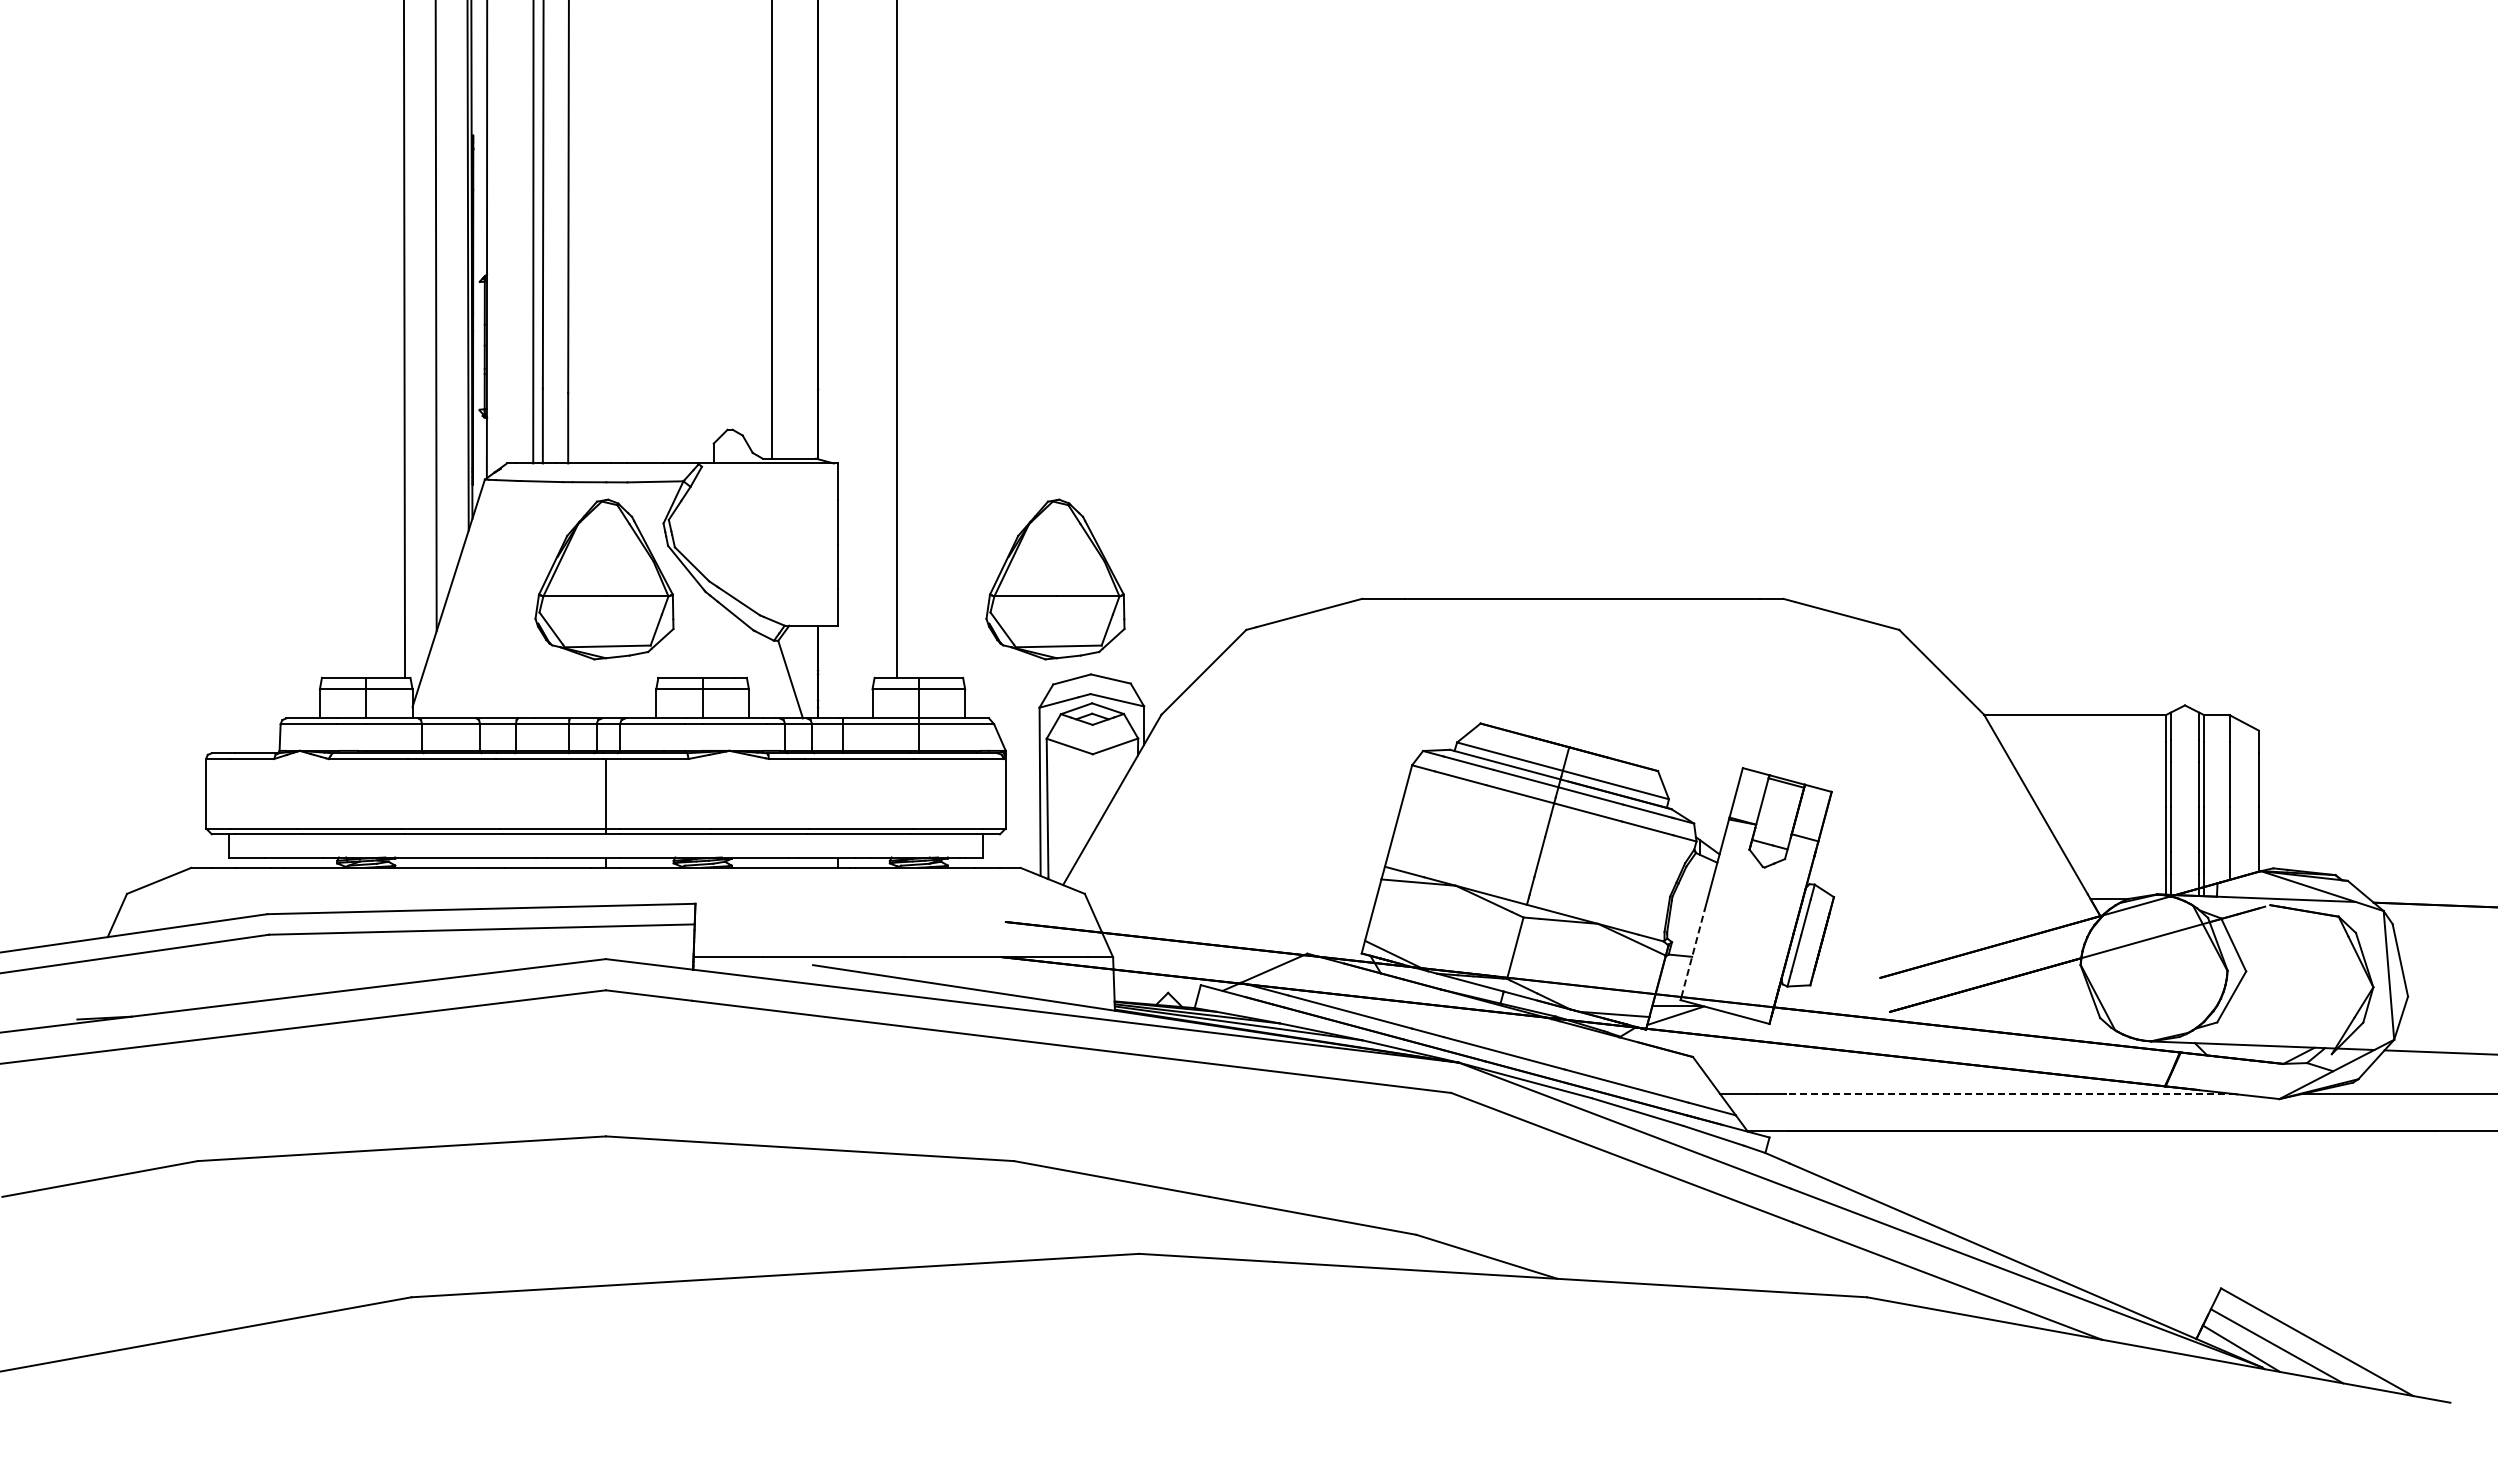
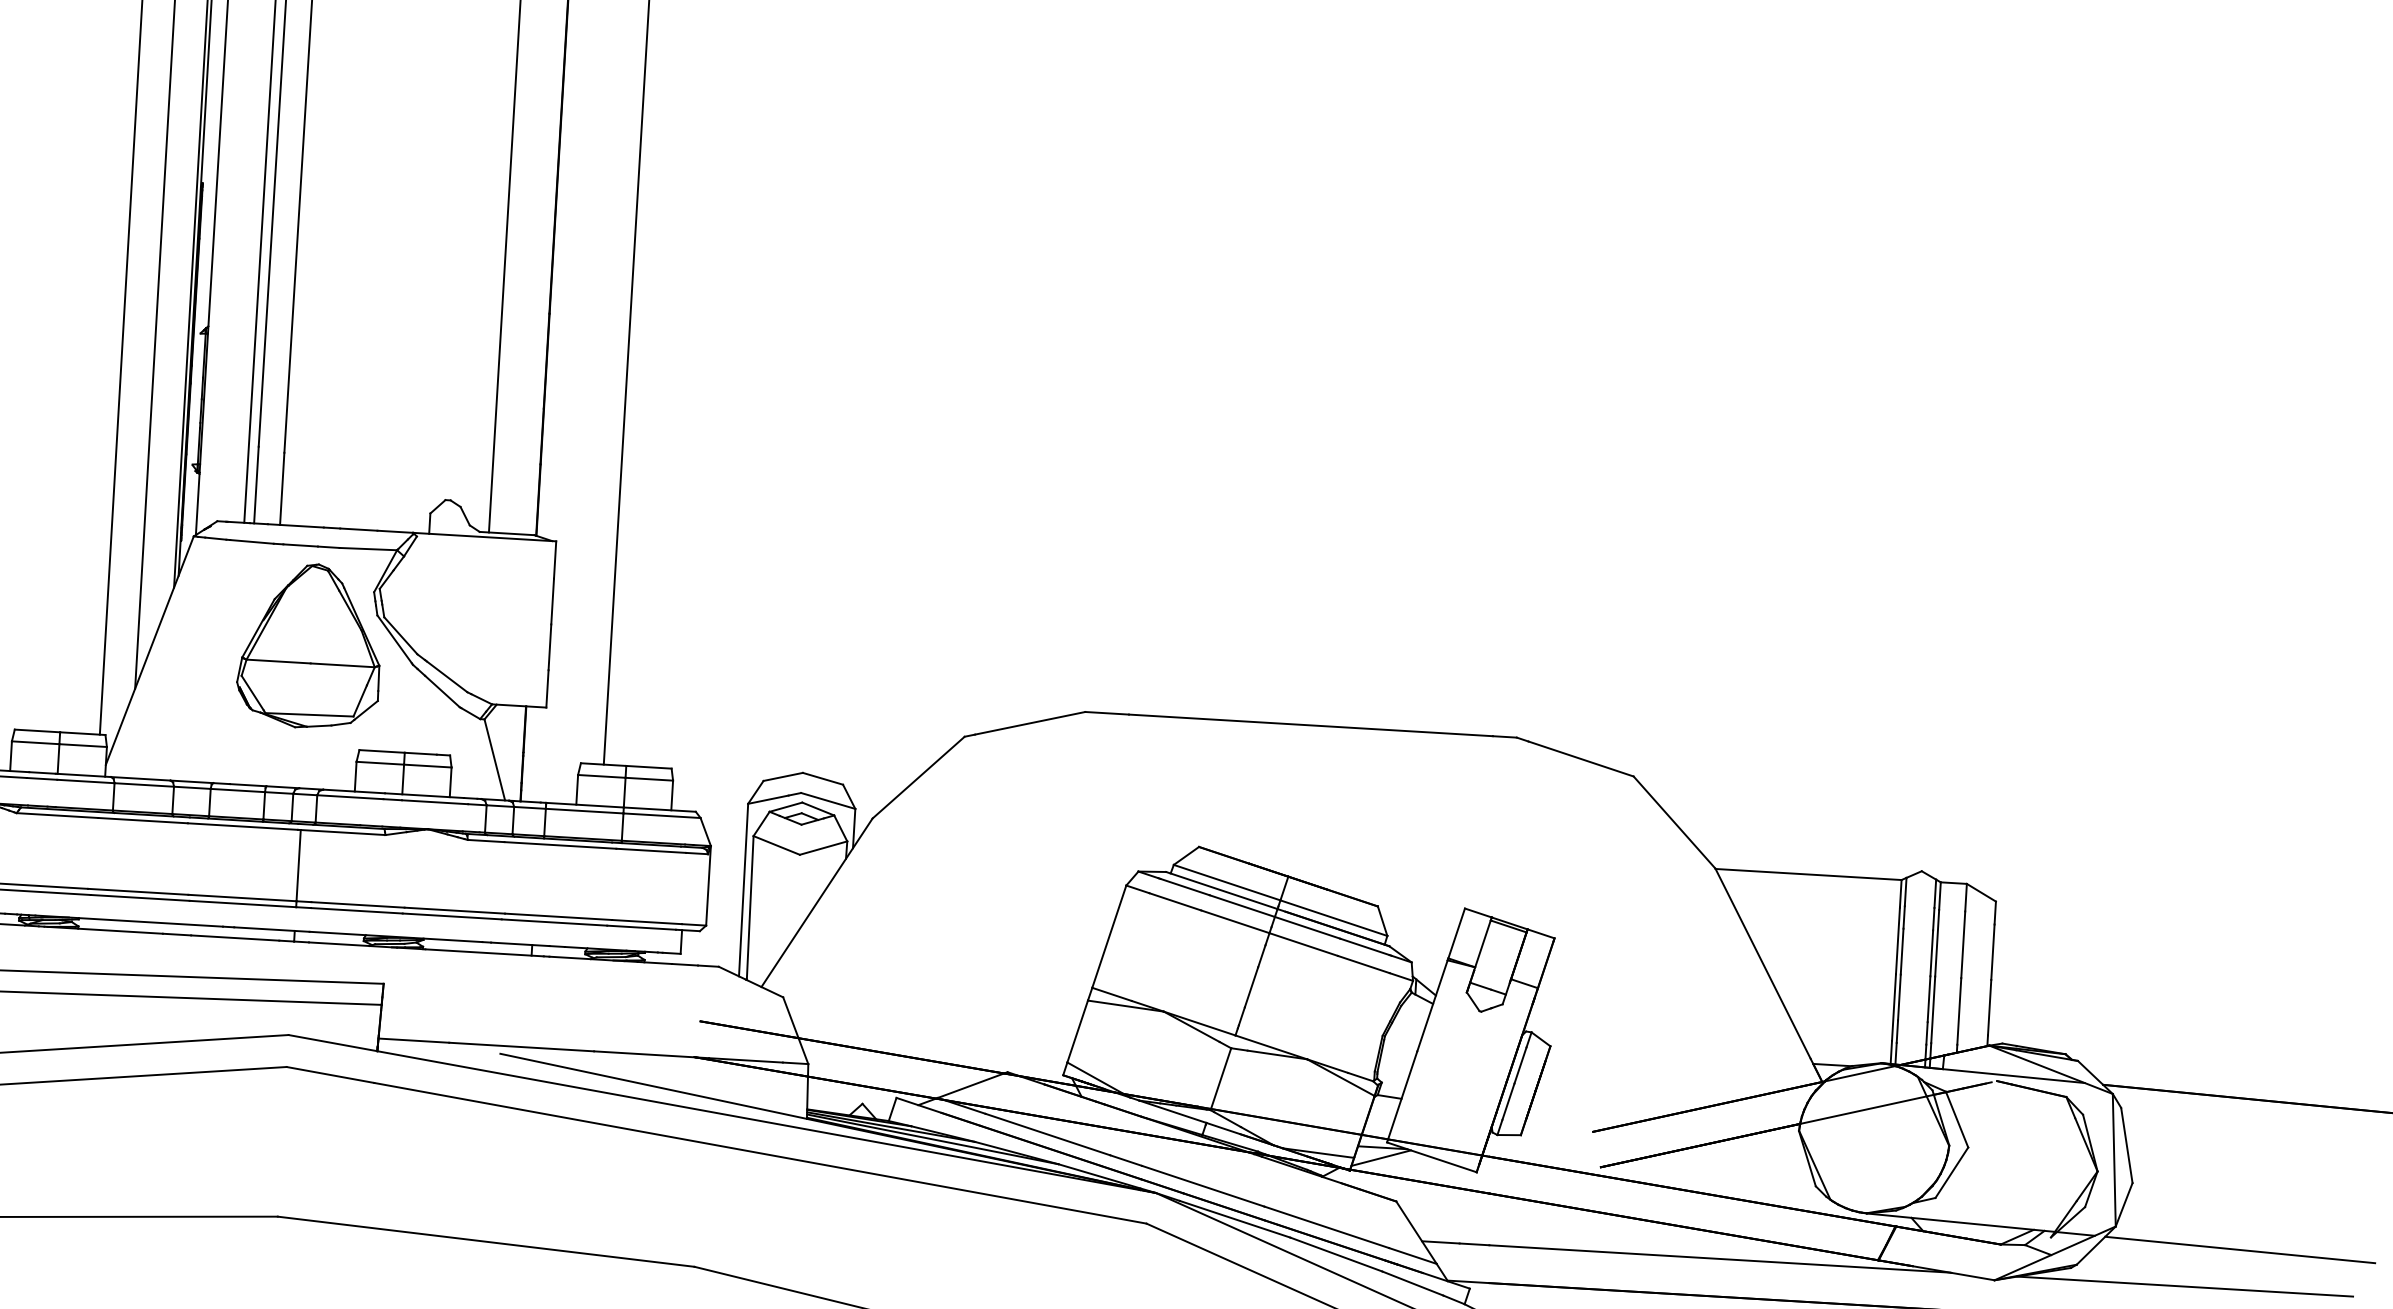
part: (1055, 579) -> (772, 673), removed
line: (1693, 952) -> (1403, 1094), dashed -> solid
line: (2010, 1094) -> (1719, 1259), dashed -> solid

